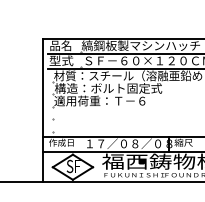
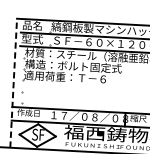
line: (43, 110) -> (13, 83), solid -> dashed

